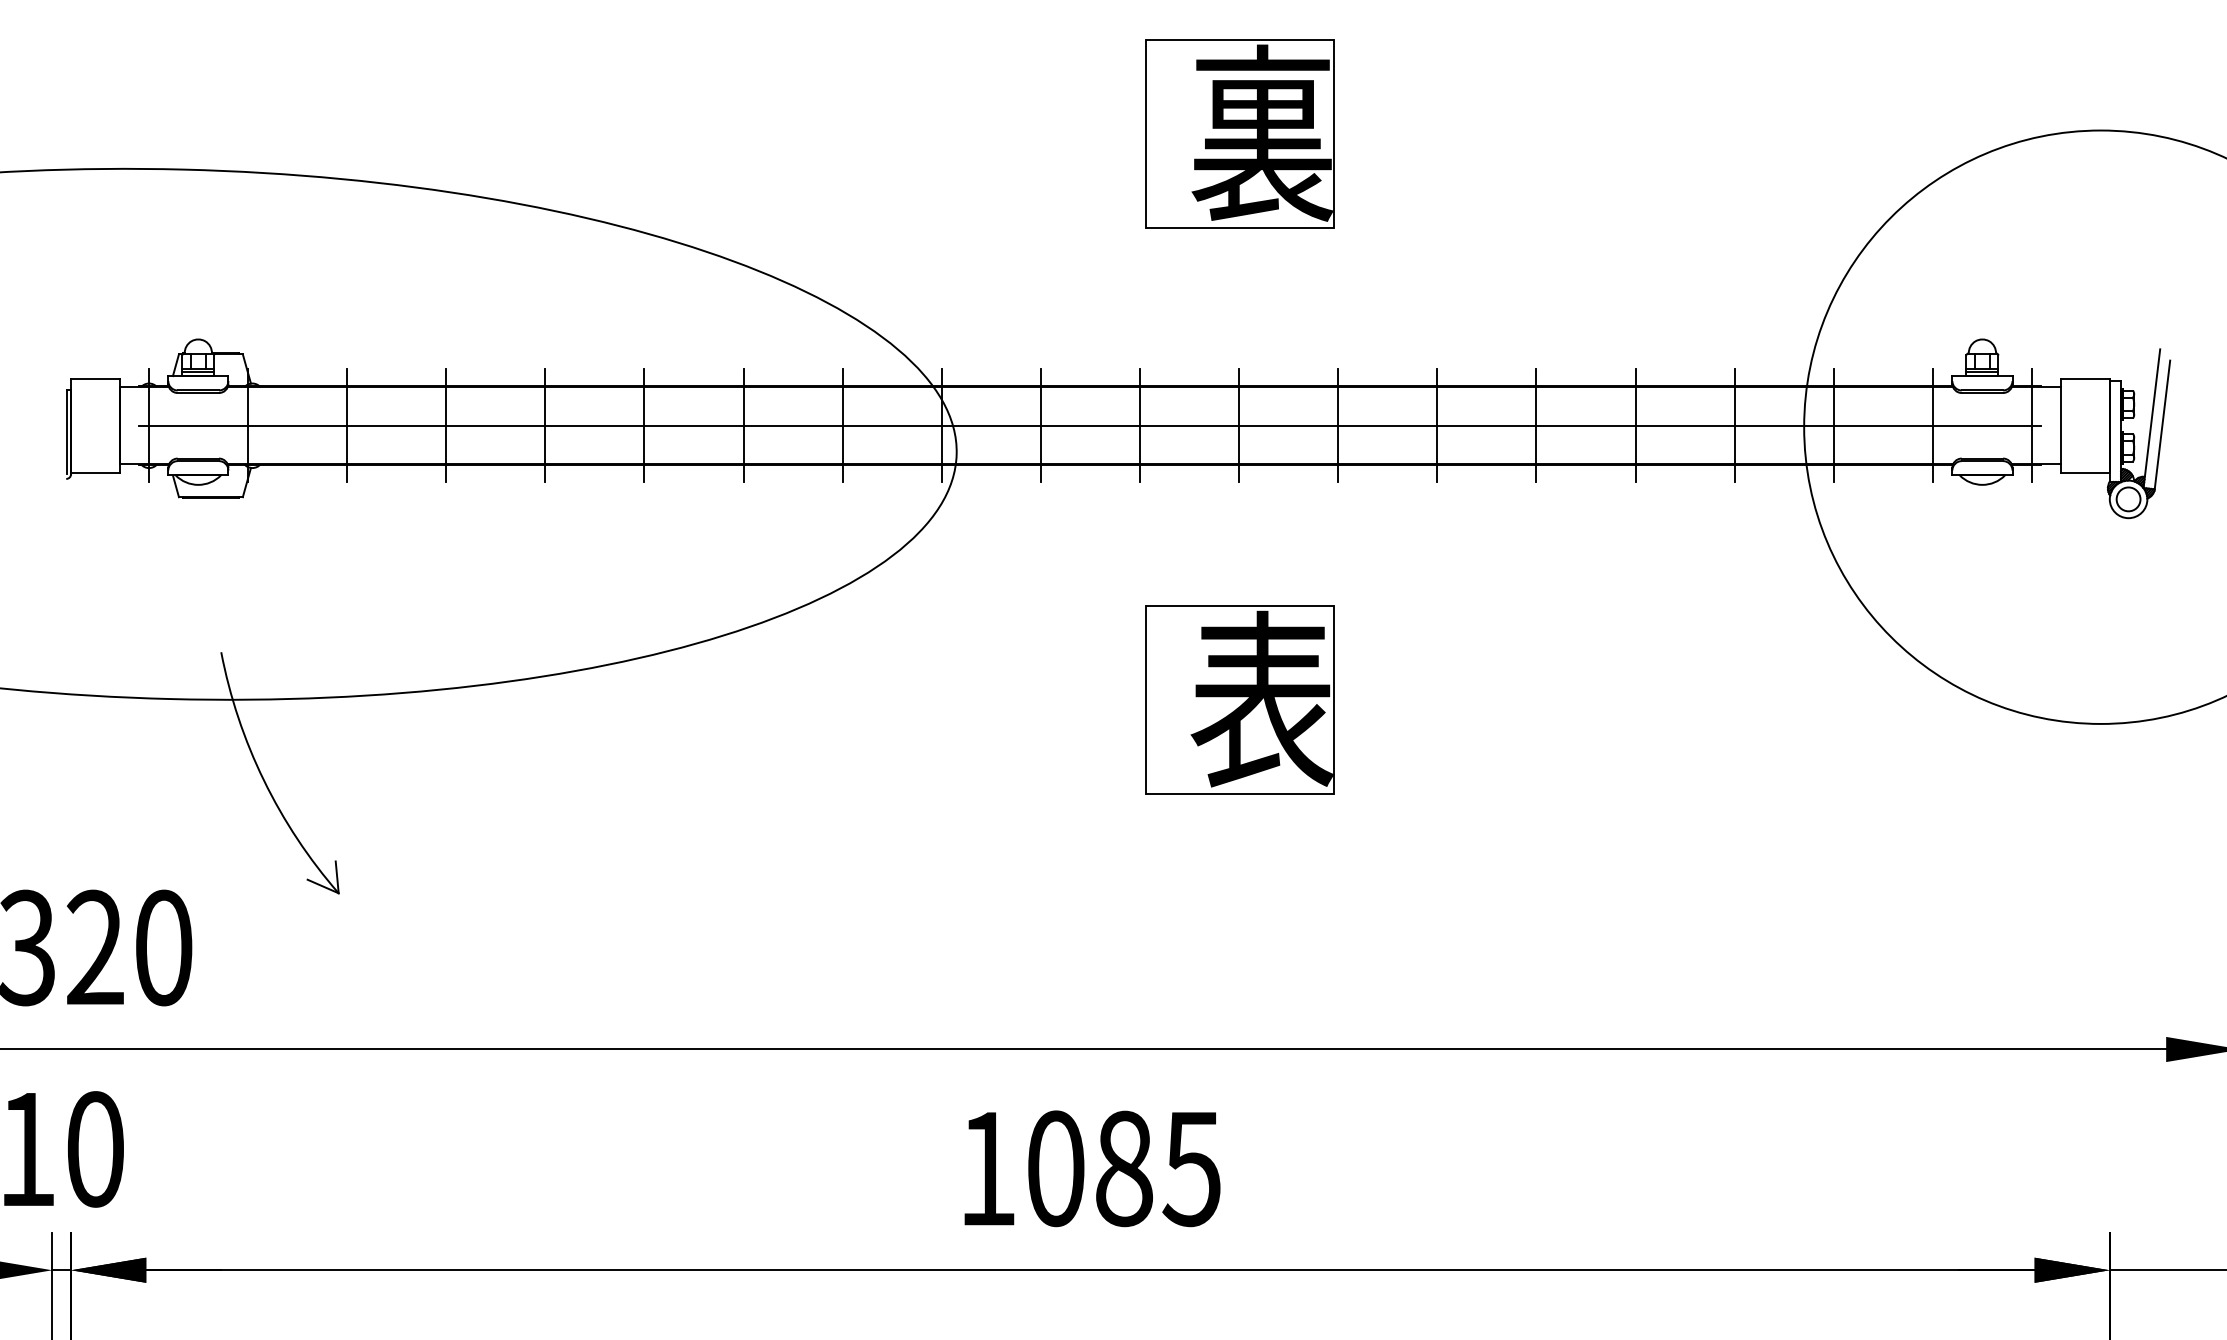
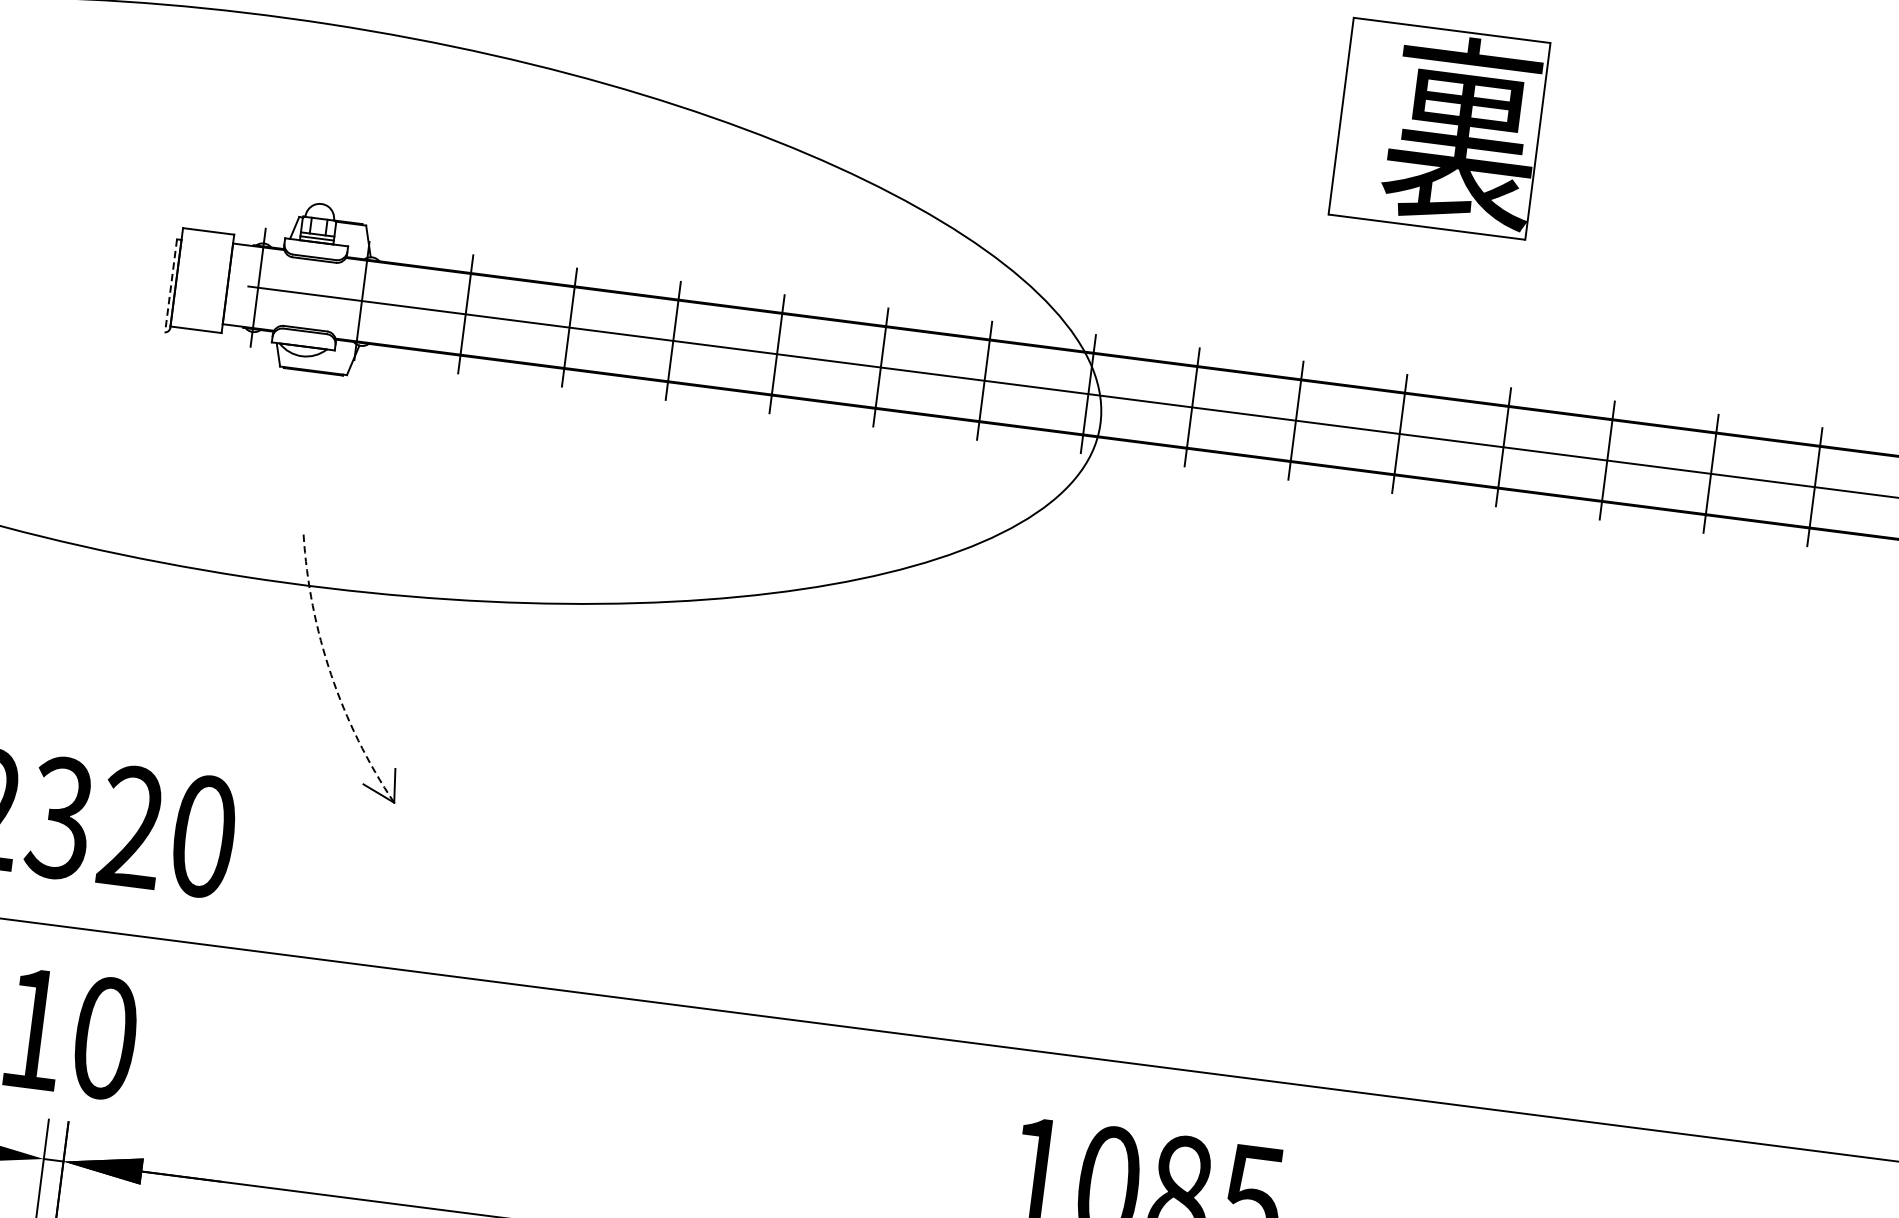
line: (66, 432) -> (171, 283), solid -> dashed
part: (1239, 699) -> (1363, 720), removed
arc: (264, 780) -> (331, 674), solid -> dashed

